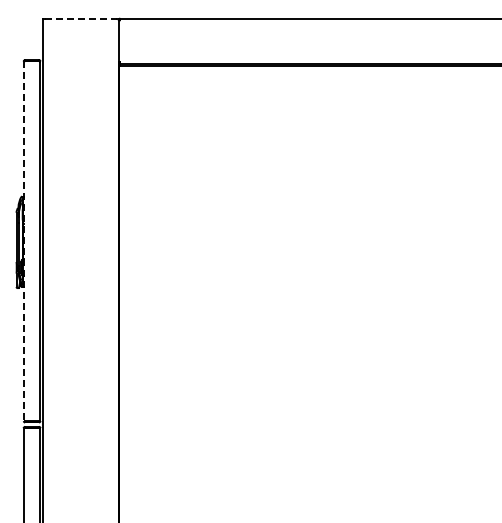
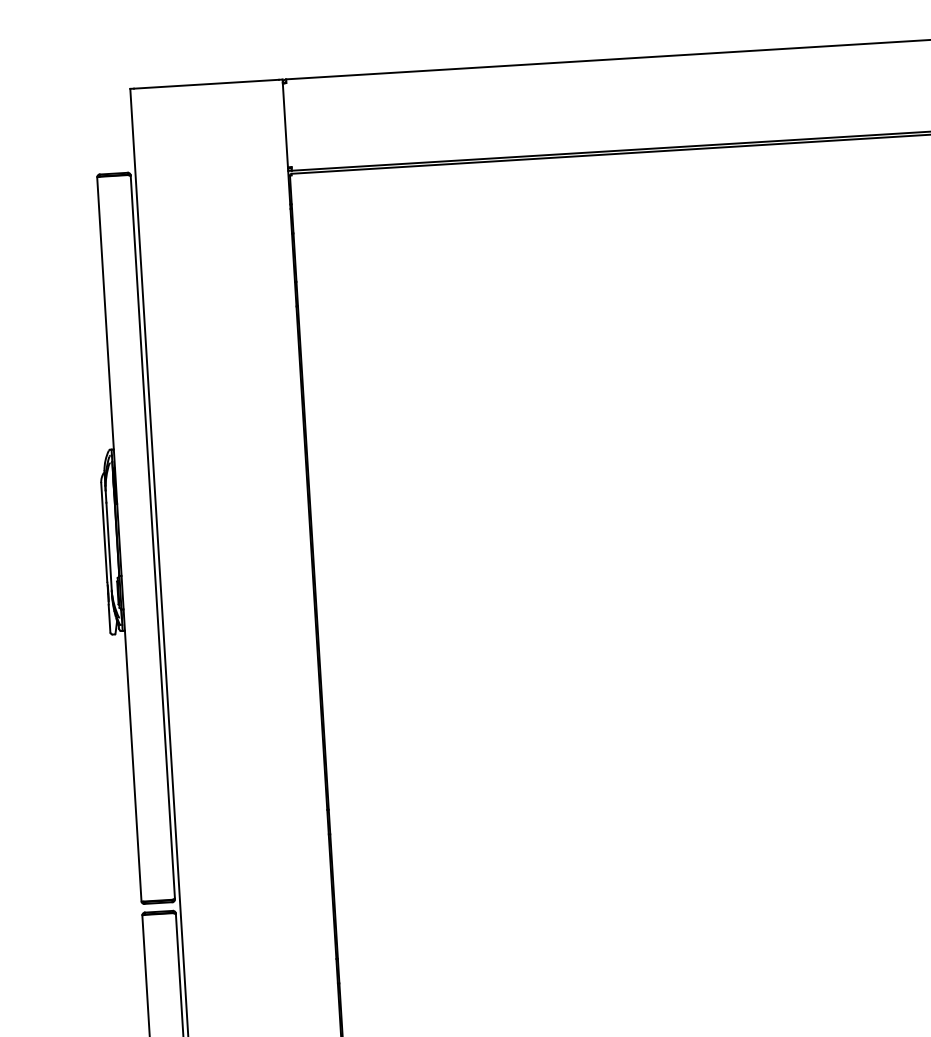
line: (81, 18) -> (208, 83), dashed -> solid
line: (23, 241) -> (118, 539), dashed -> solid

